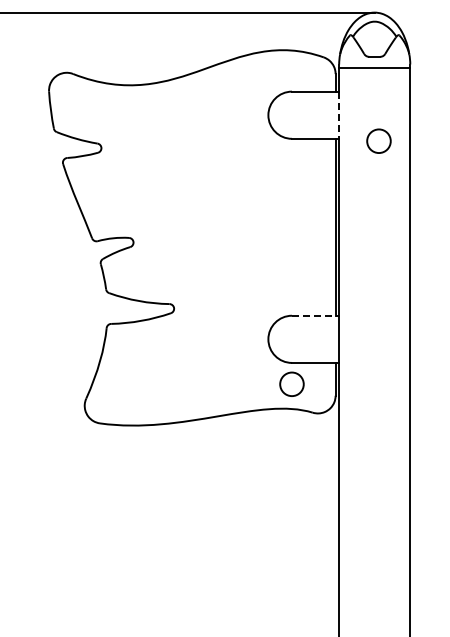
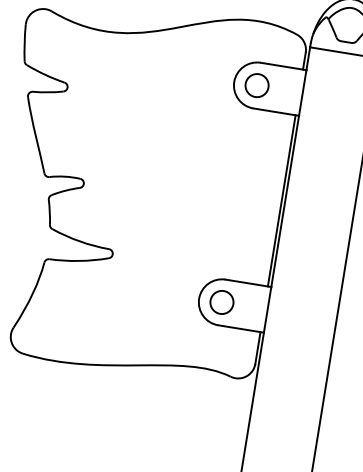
line: (339, 115) -> (303, 93), dashed -> solid
circle: (378, 140) -> (256, 84), moved
line: (315, 315) -> (248, 283), dashed -> solid
circle: (291, 383) -> (221, 301), moved

